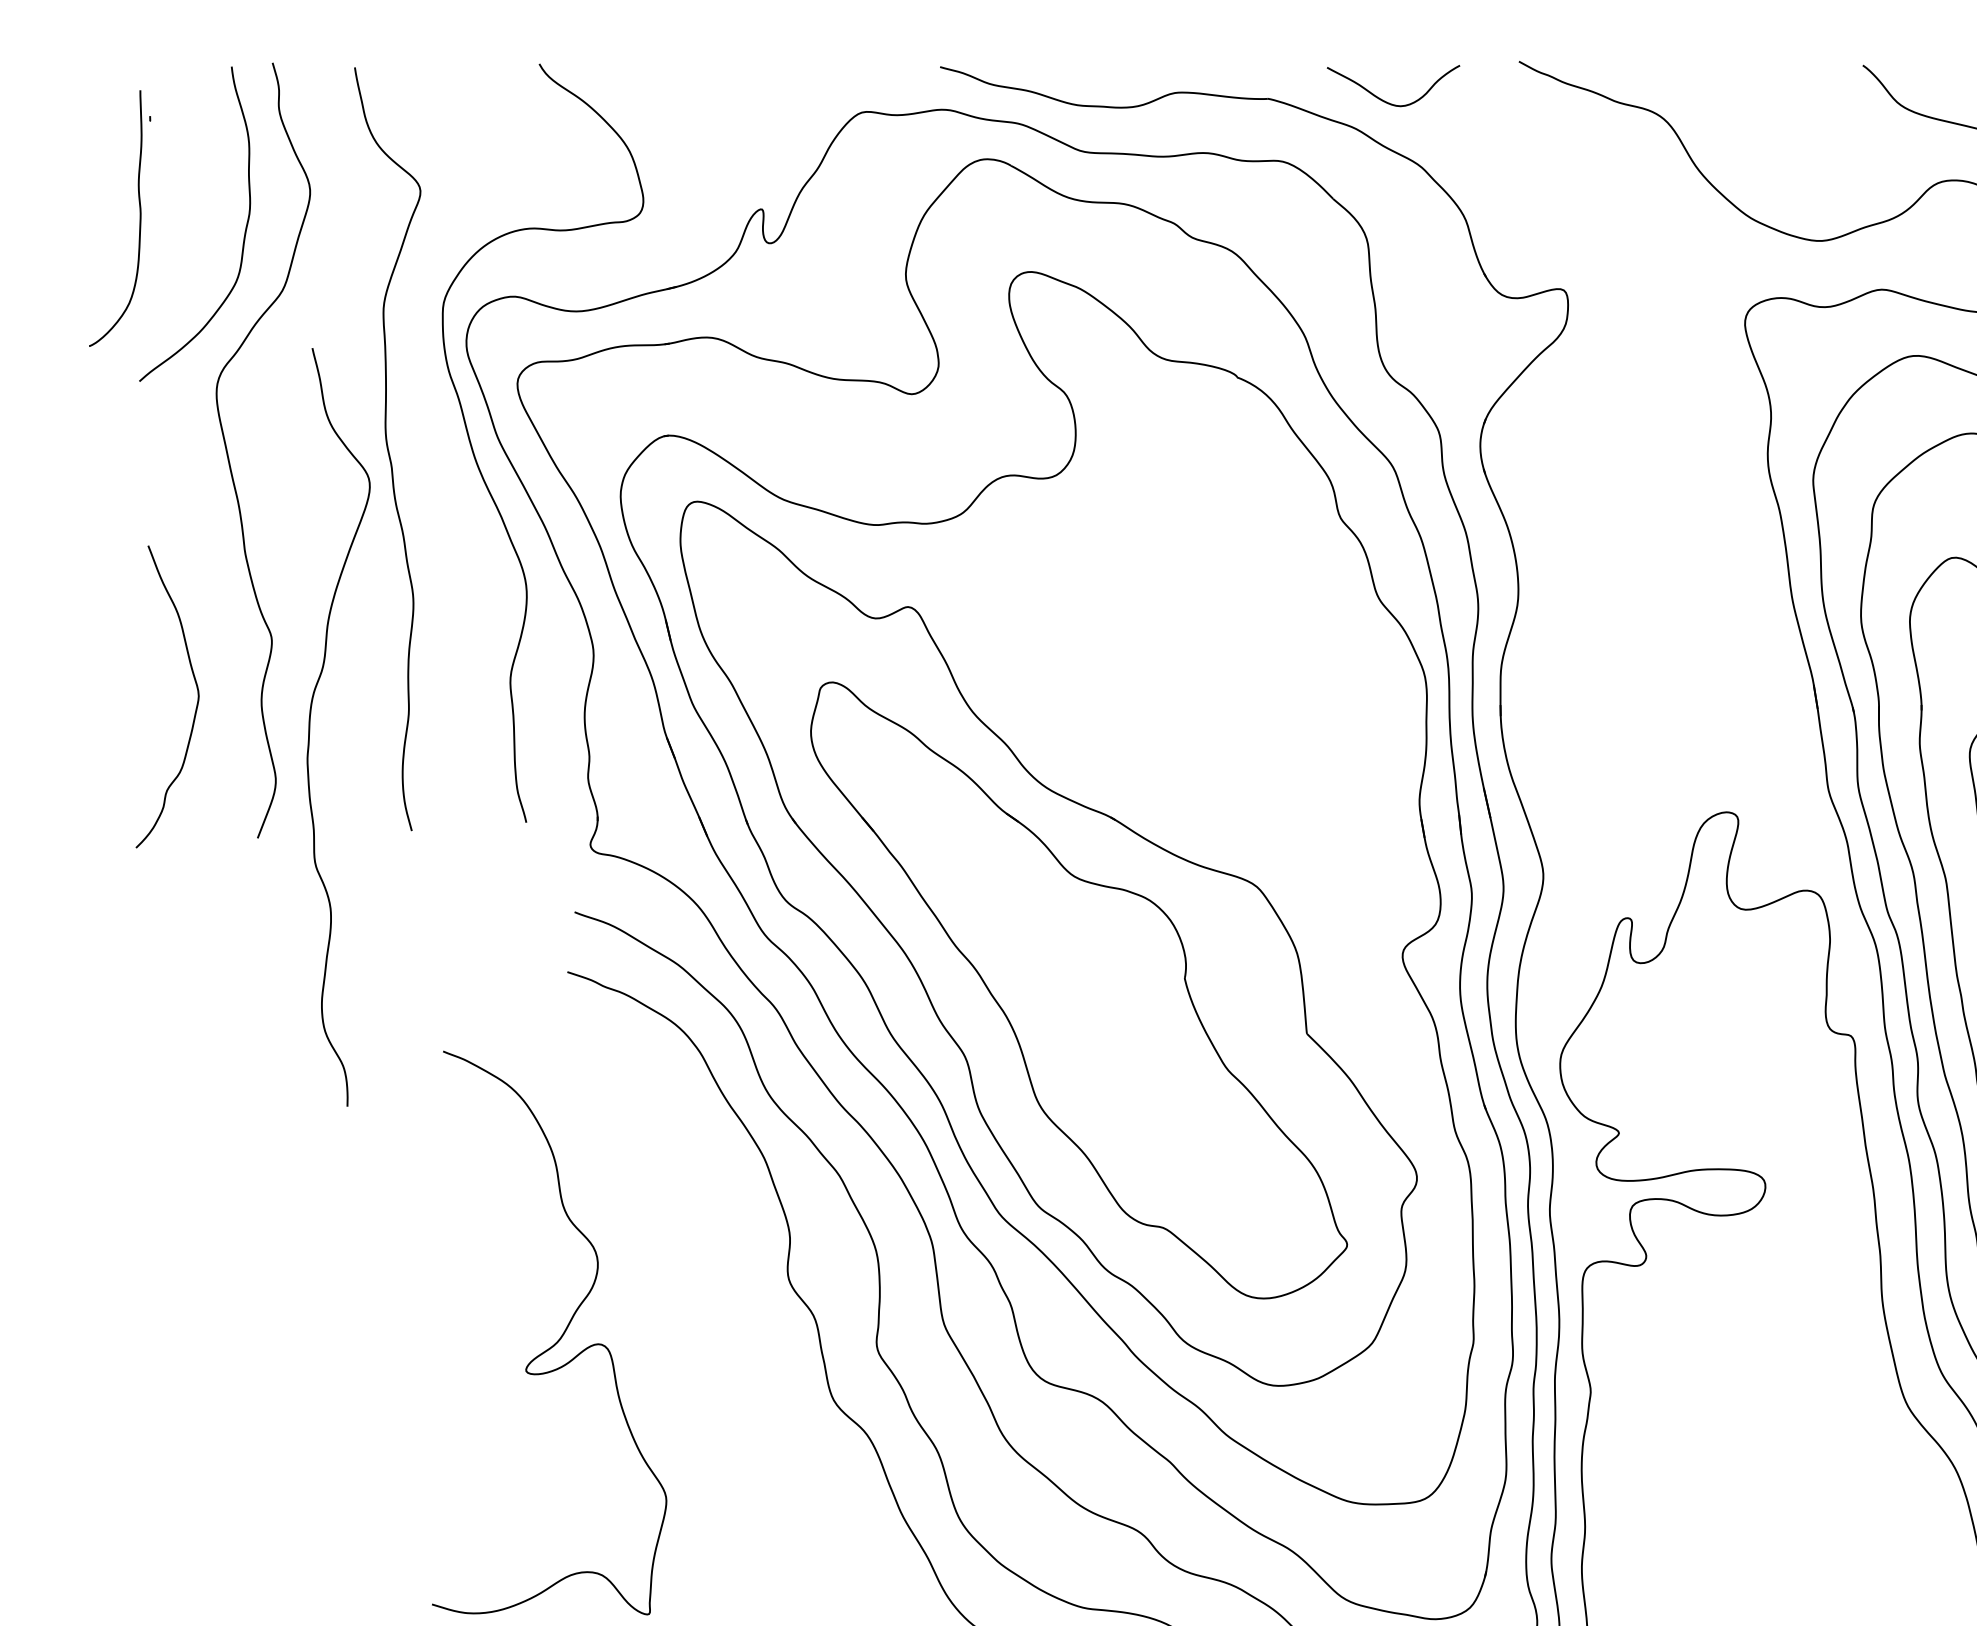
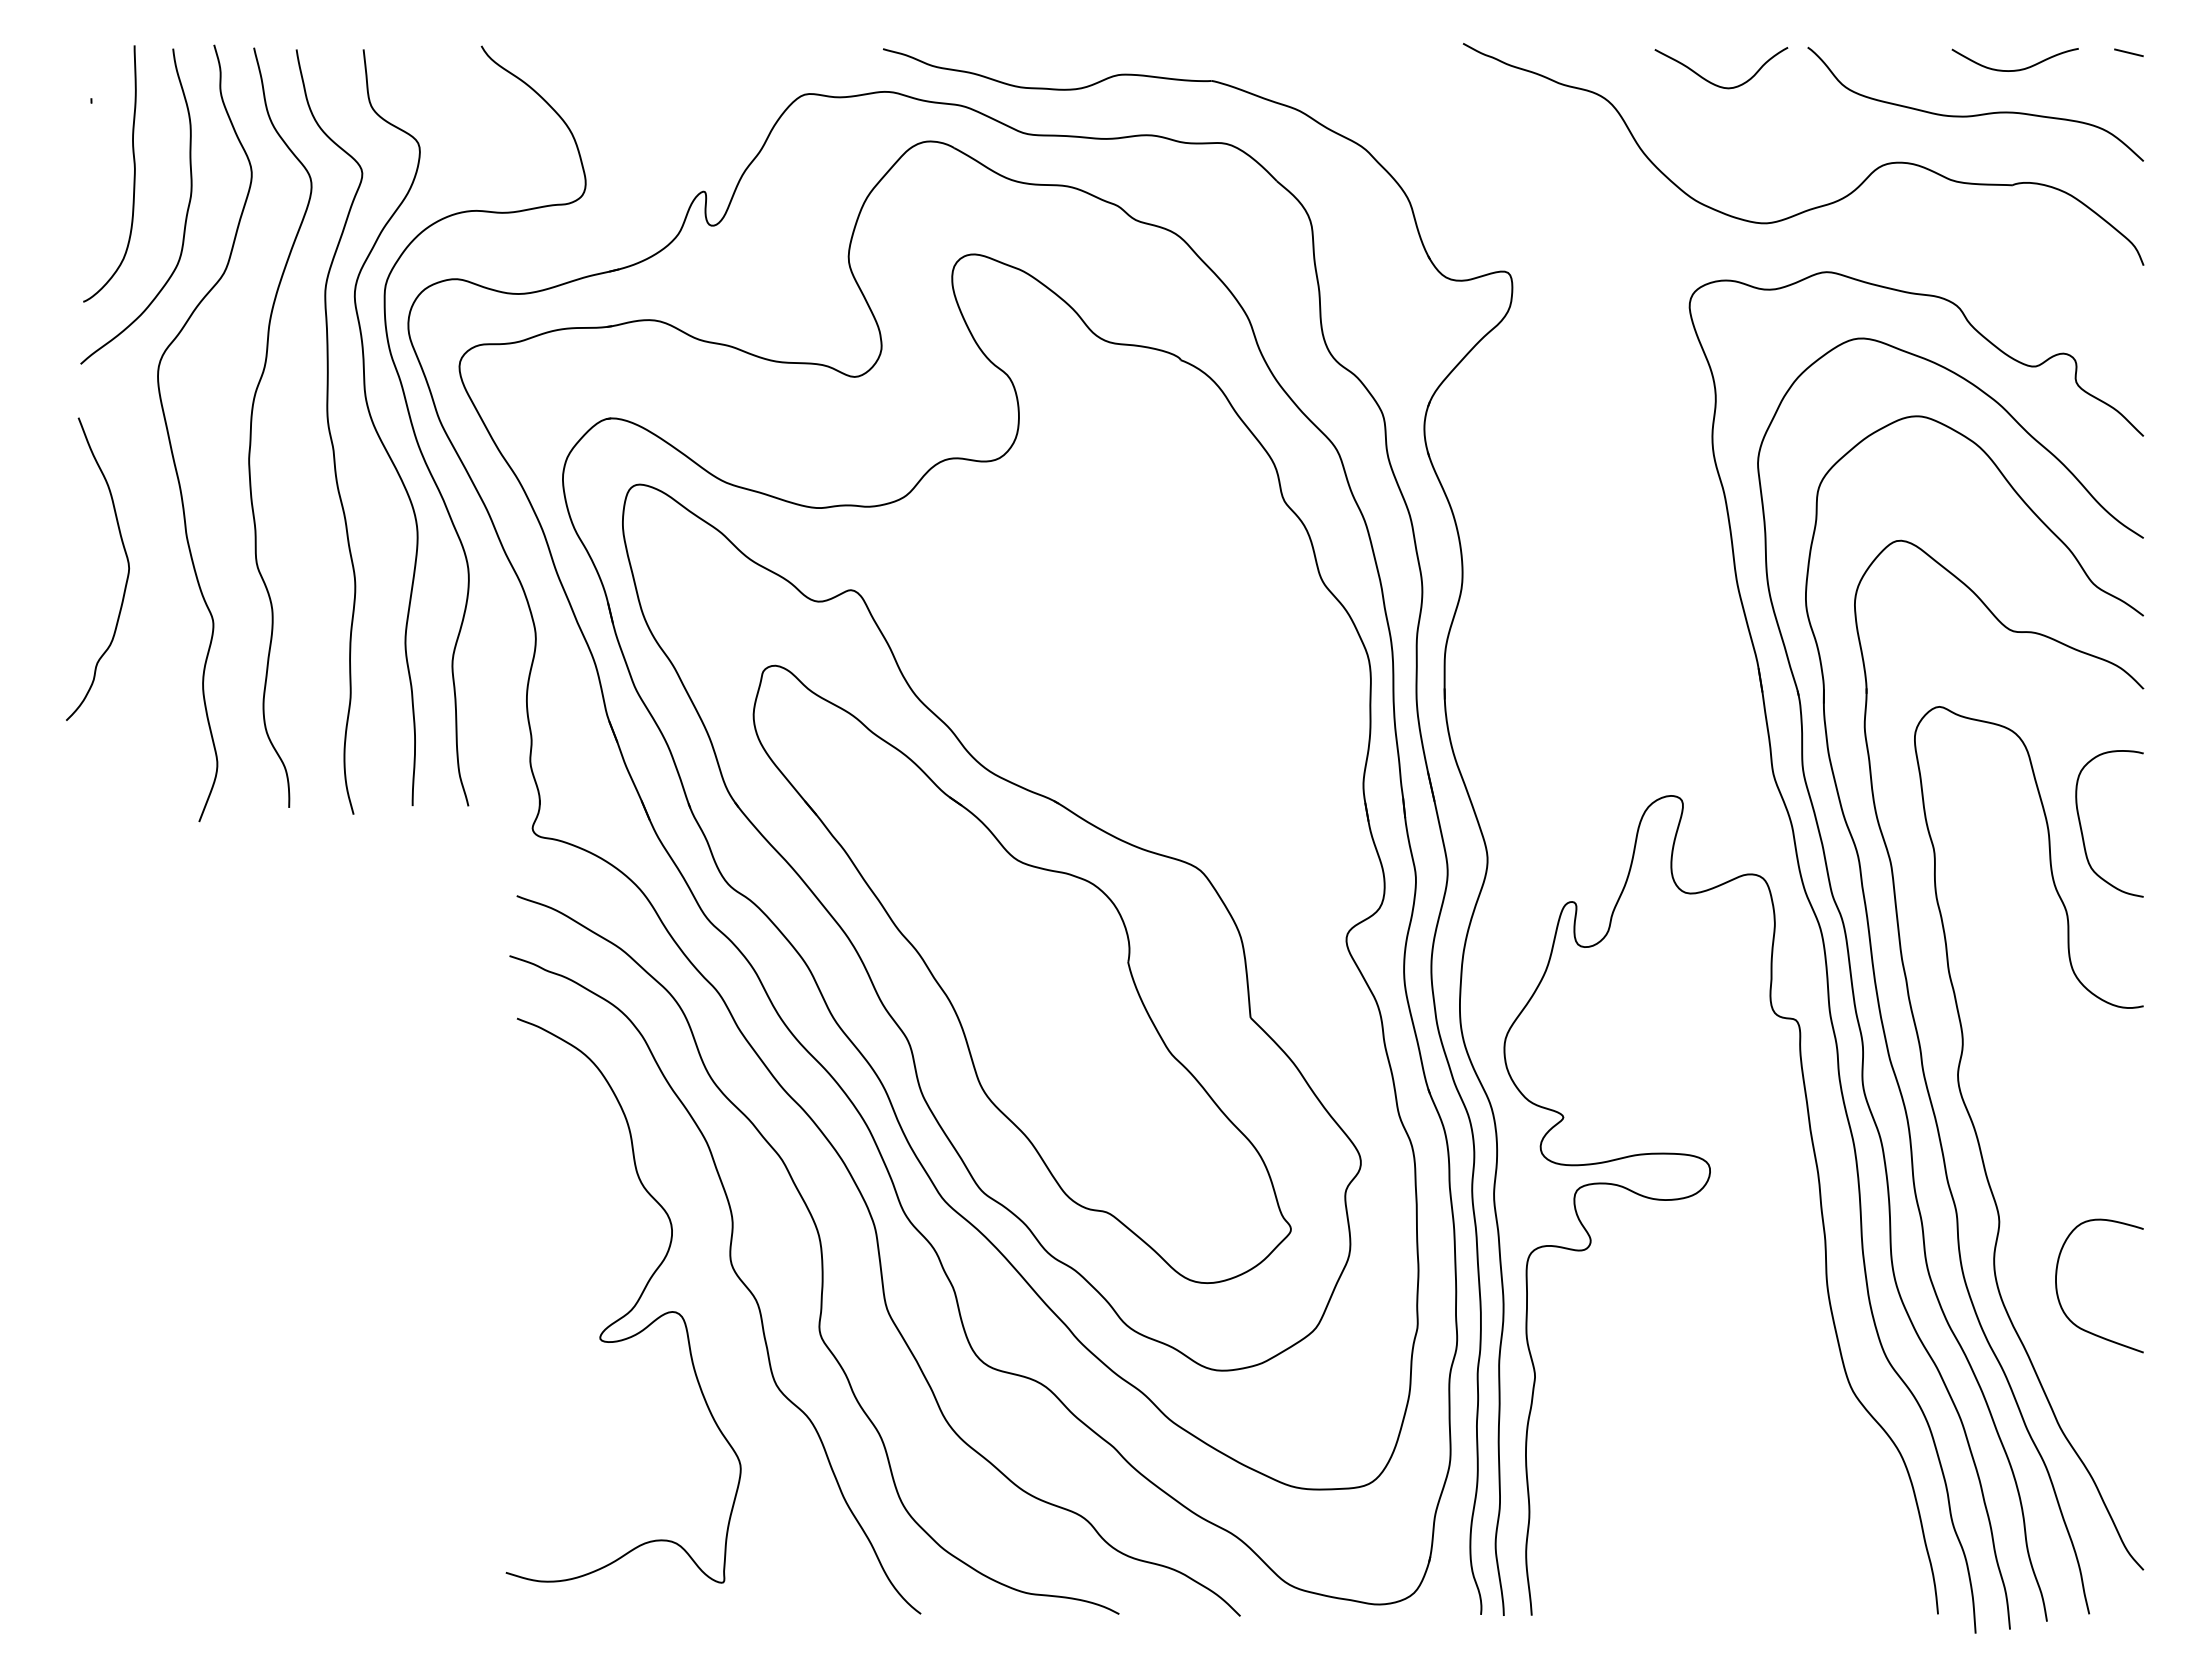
curve: (1386, 101) -> (1714, 83), moved
curve: (139, 220) -> (133, 175), moved
curve: (436, 449) -> (378, 432), added
curve: (197, 692) -> (127, 564), moved
curve: (310, 722) -> (252, 422), moved
curve: (557, 1340) -> (631, 1308), moved

